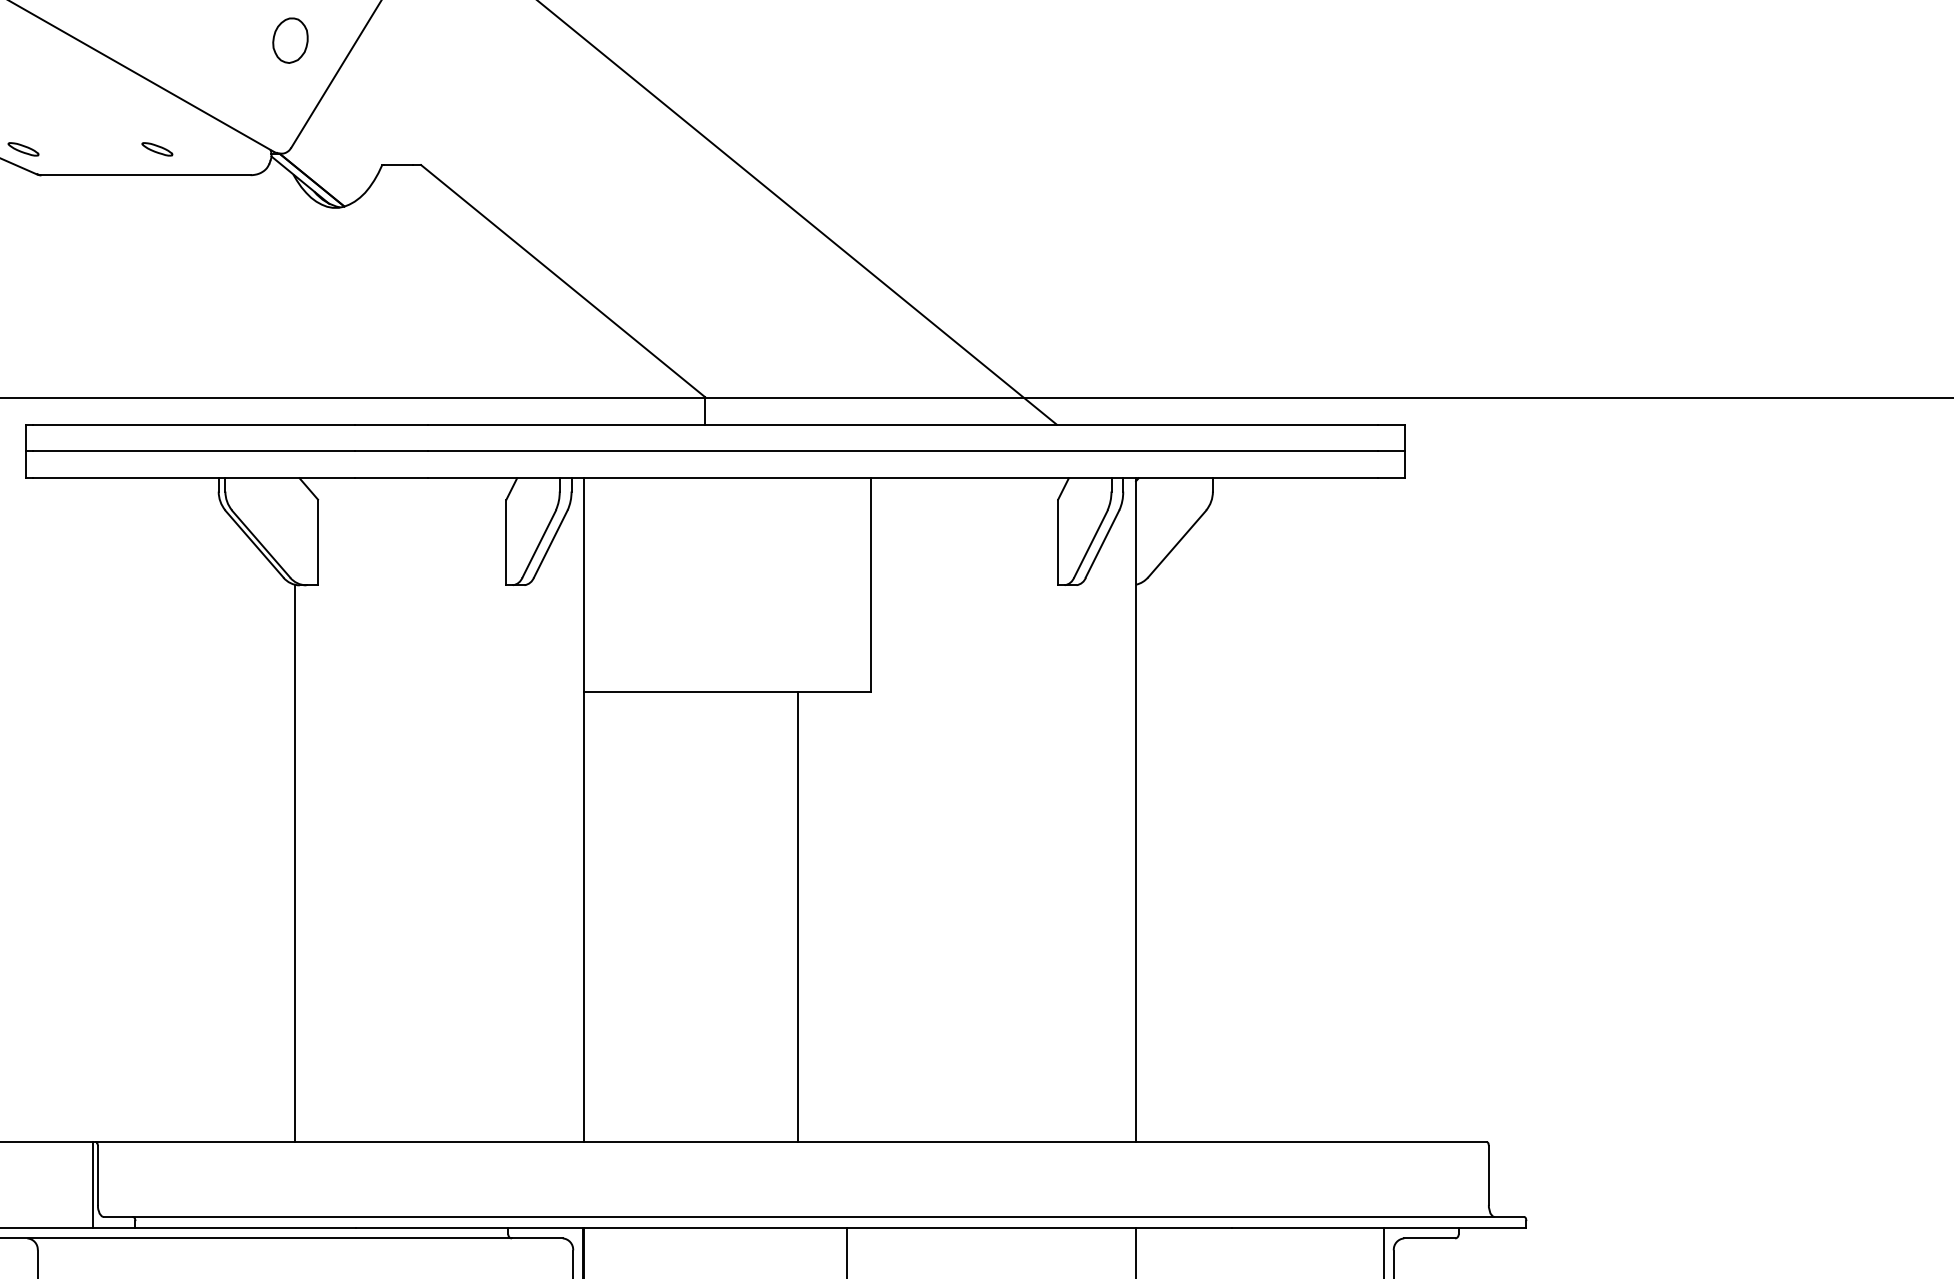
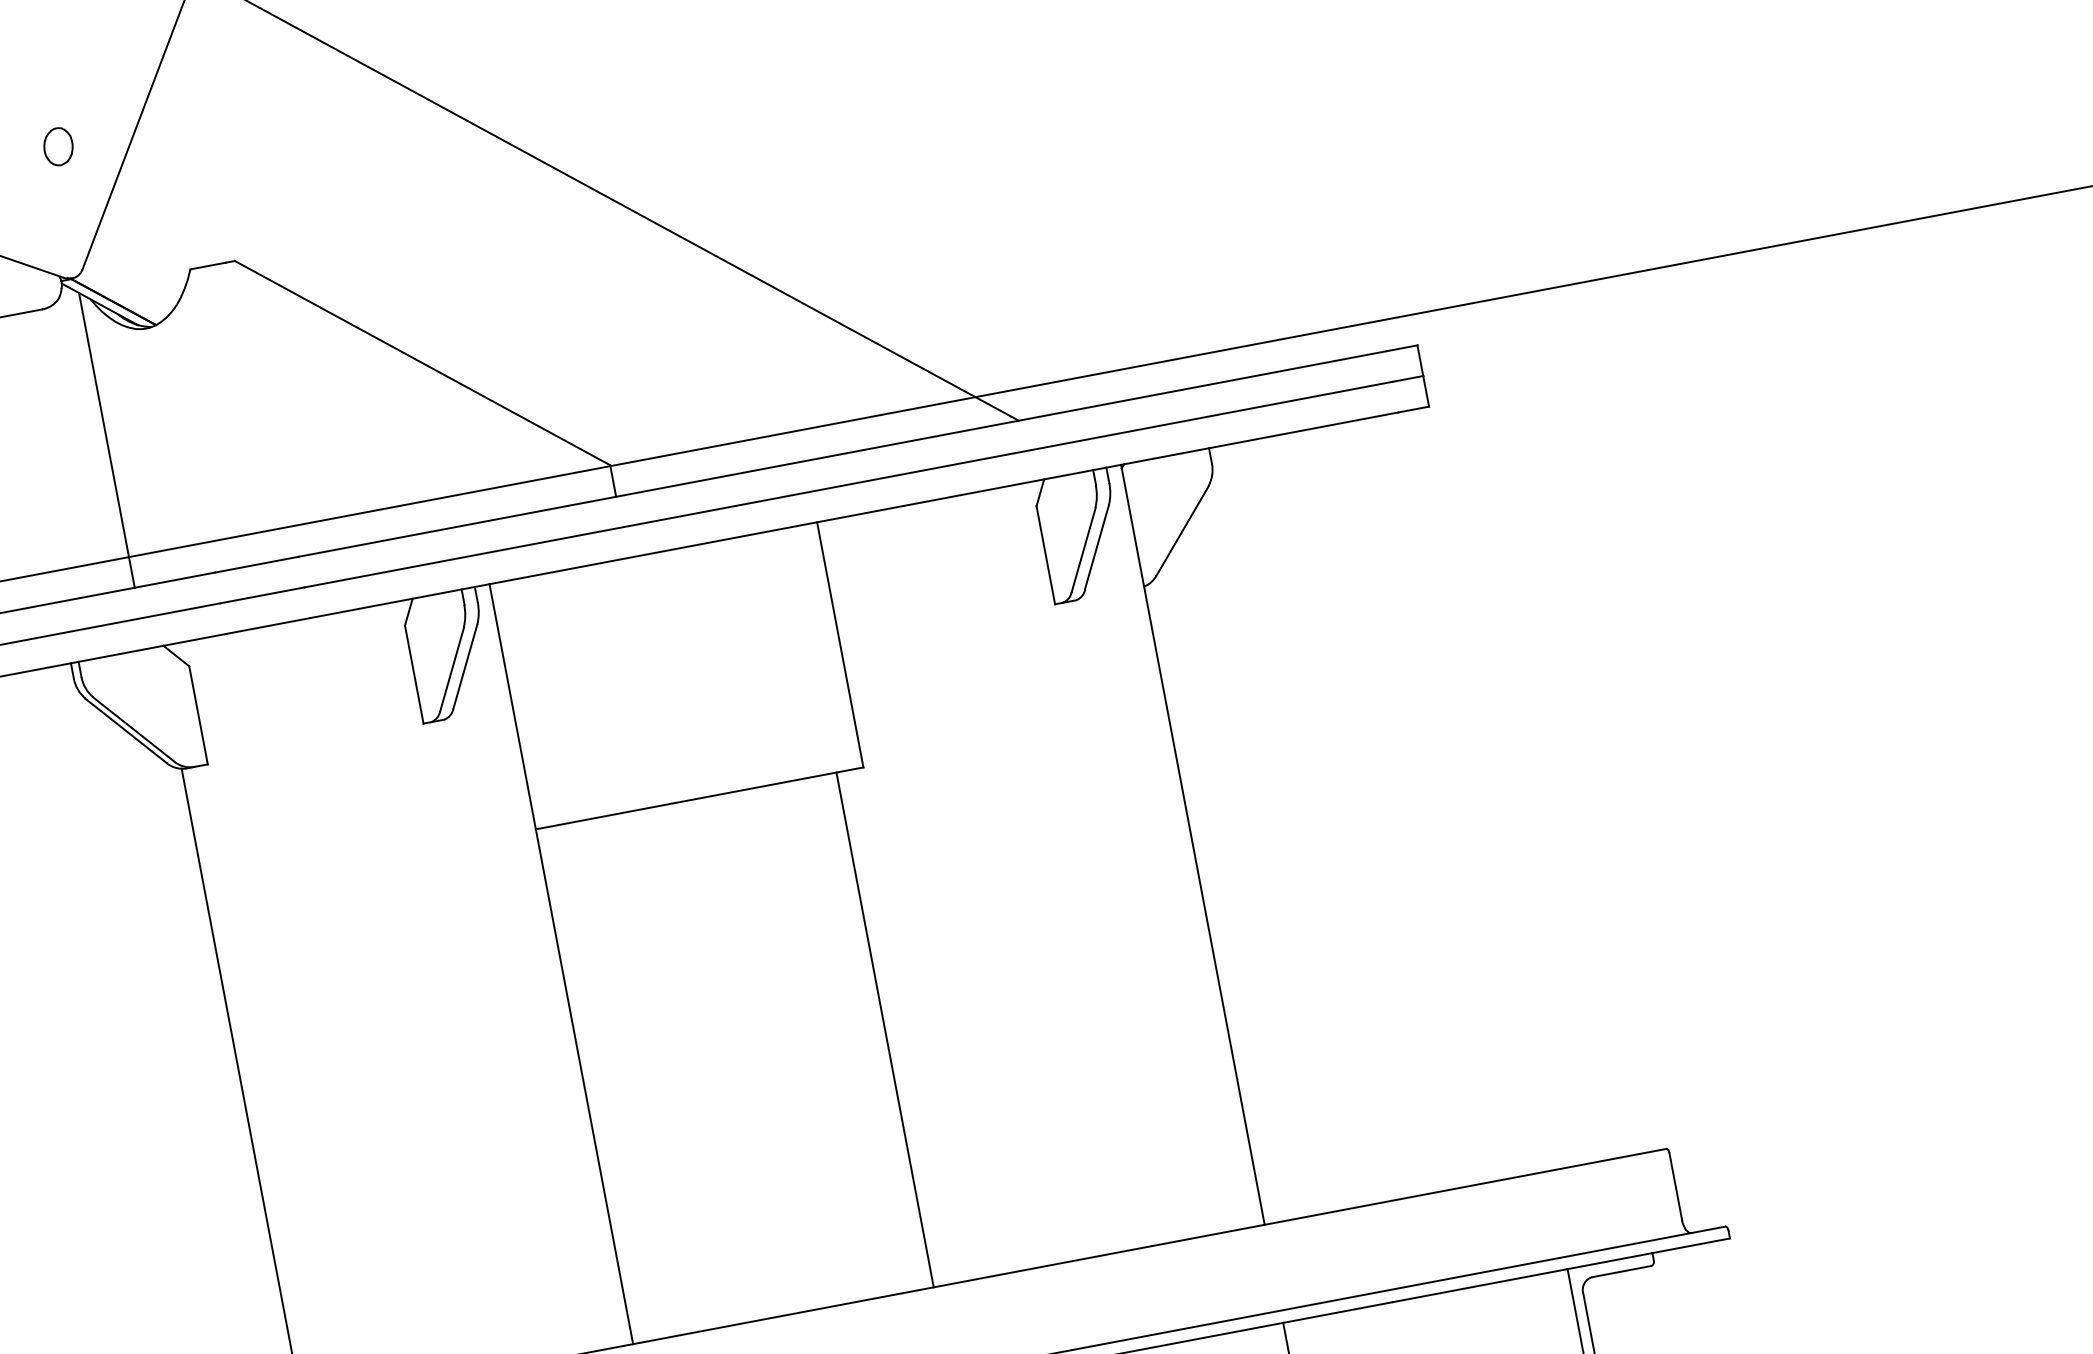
part: (290, 40) -> (58, 146), size x0.71
line: (284, 295) -> (106, 439), added
line: (797, 917) -> (884, 1030), moved

